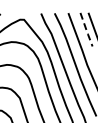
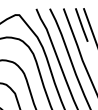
line: (86, 30) -> (81, 25), dashed -> solid

